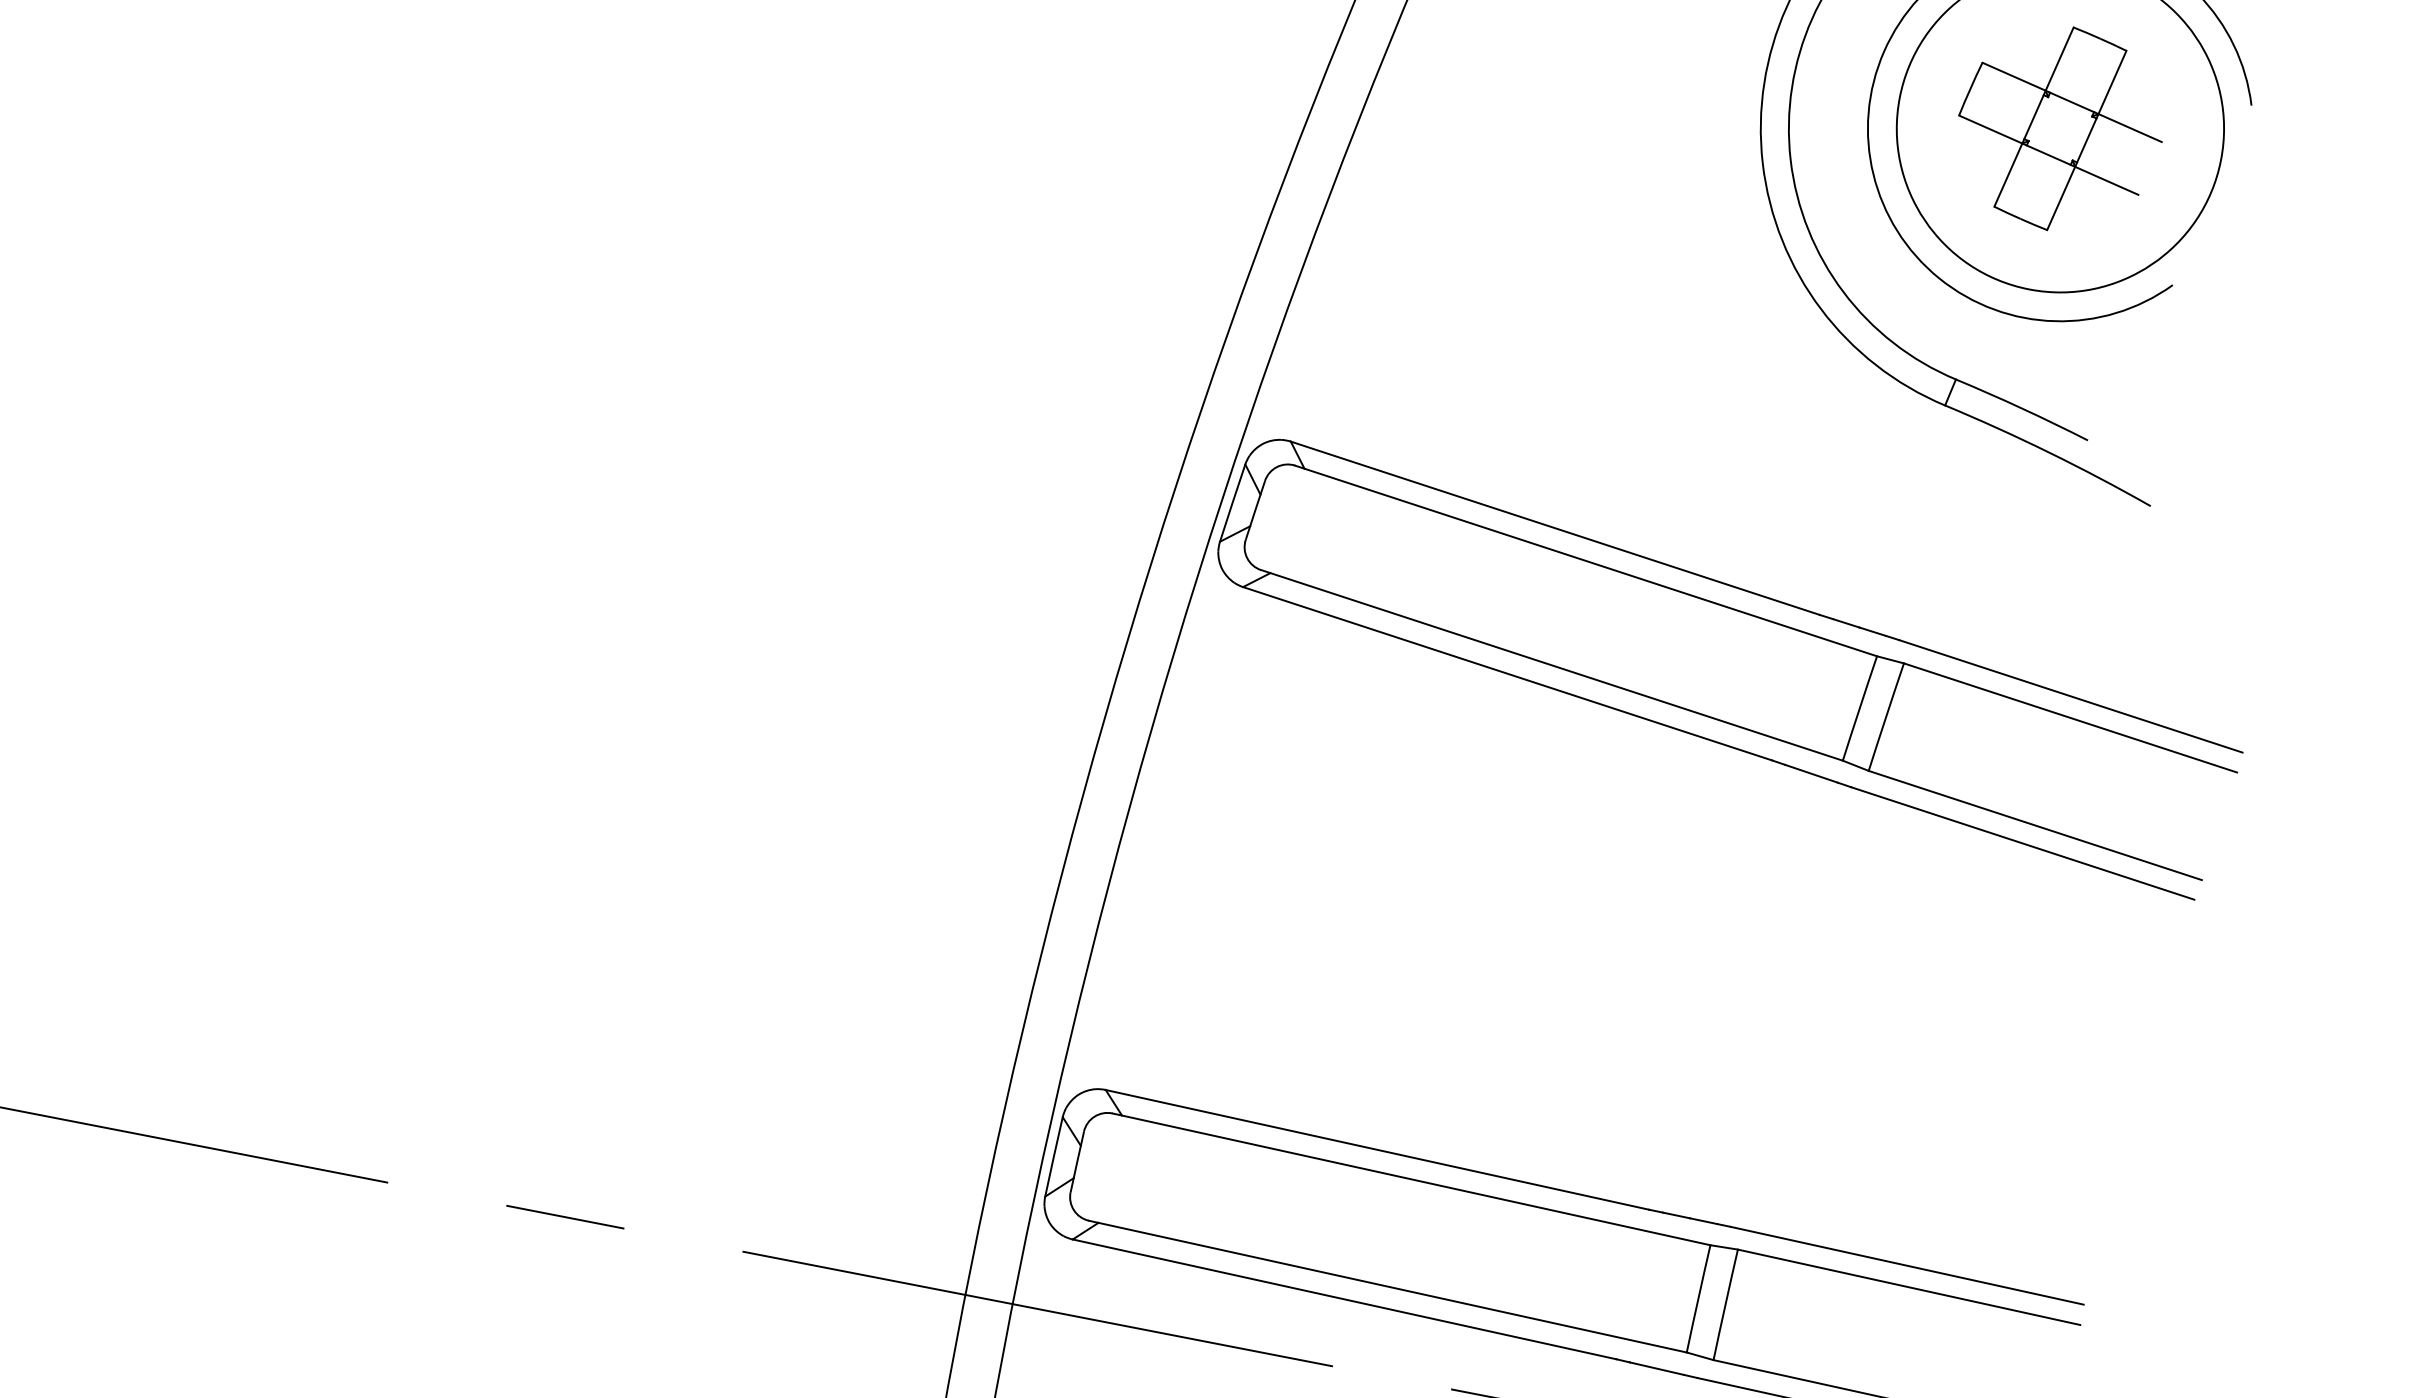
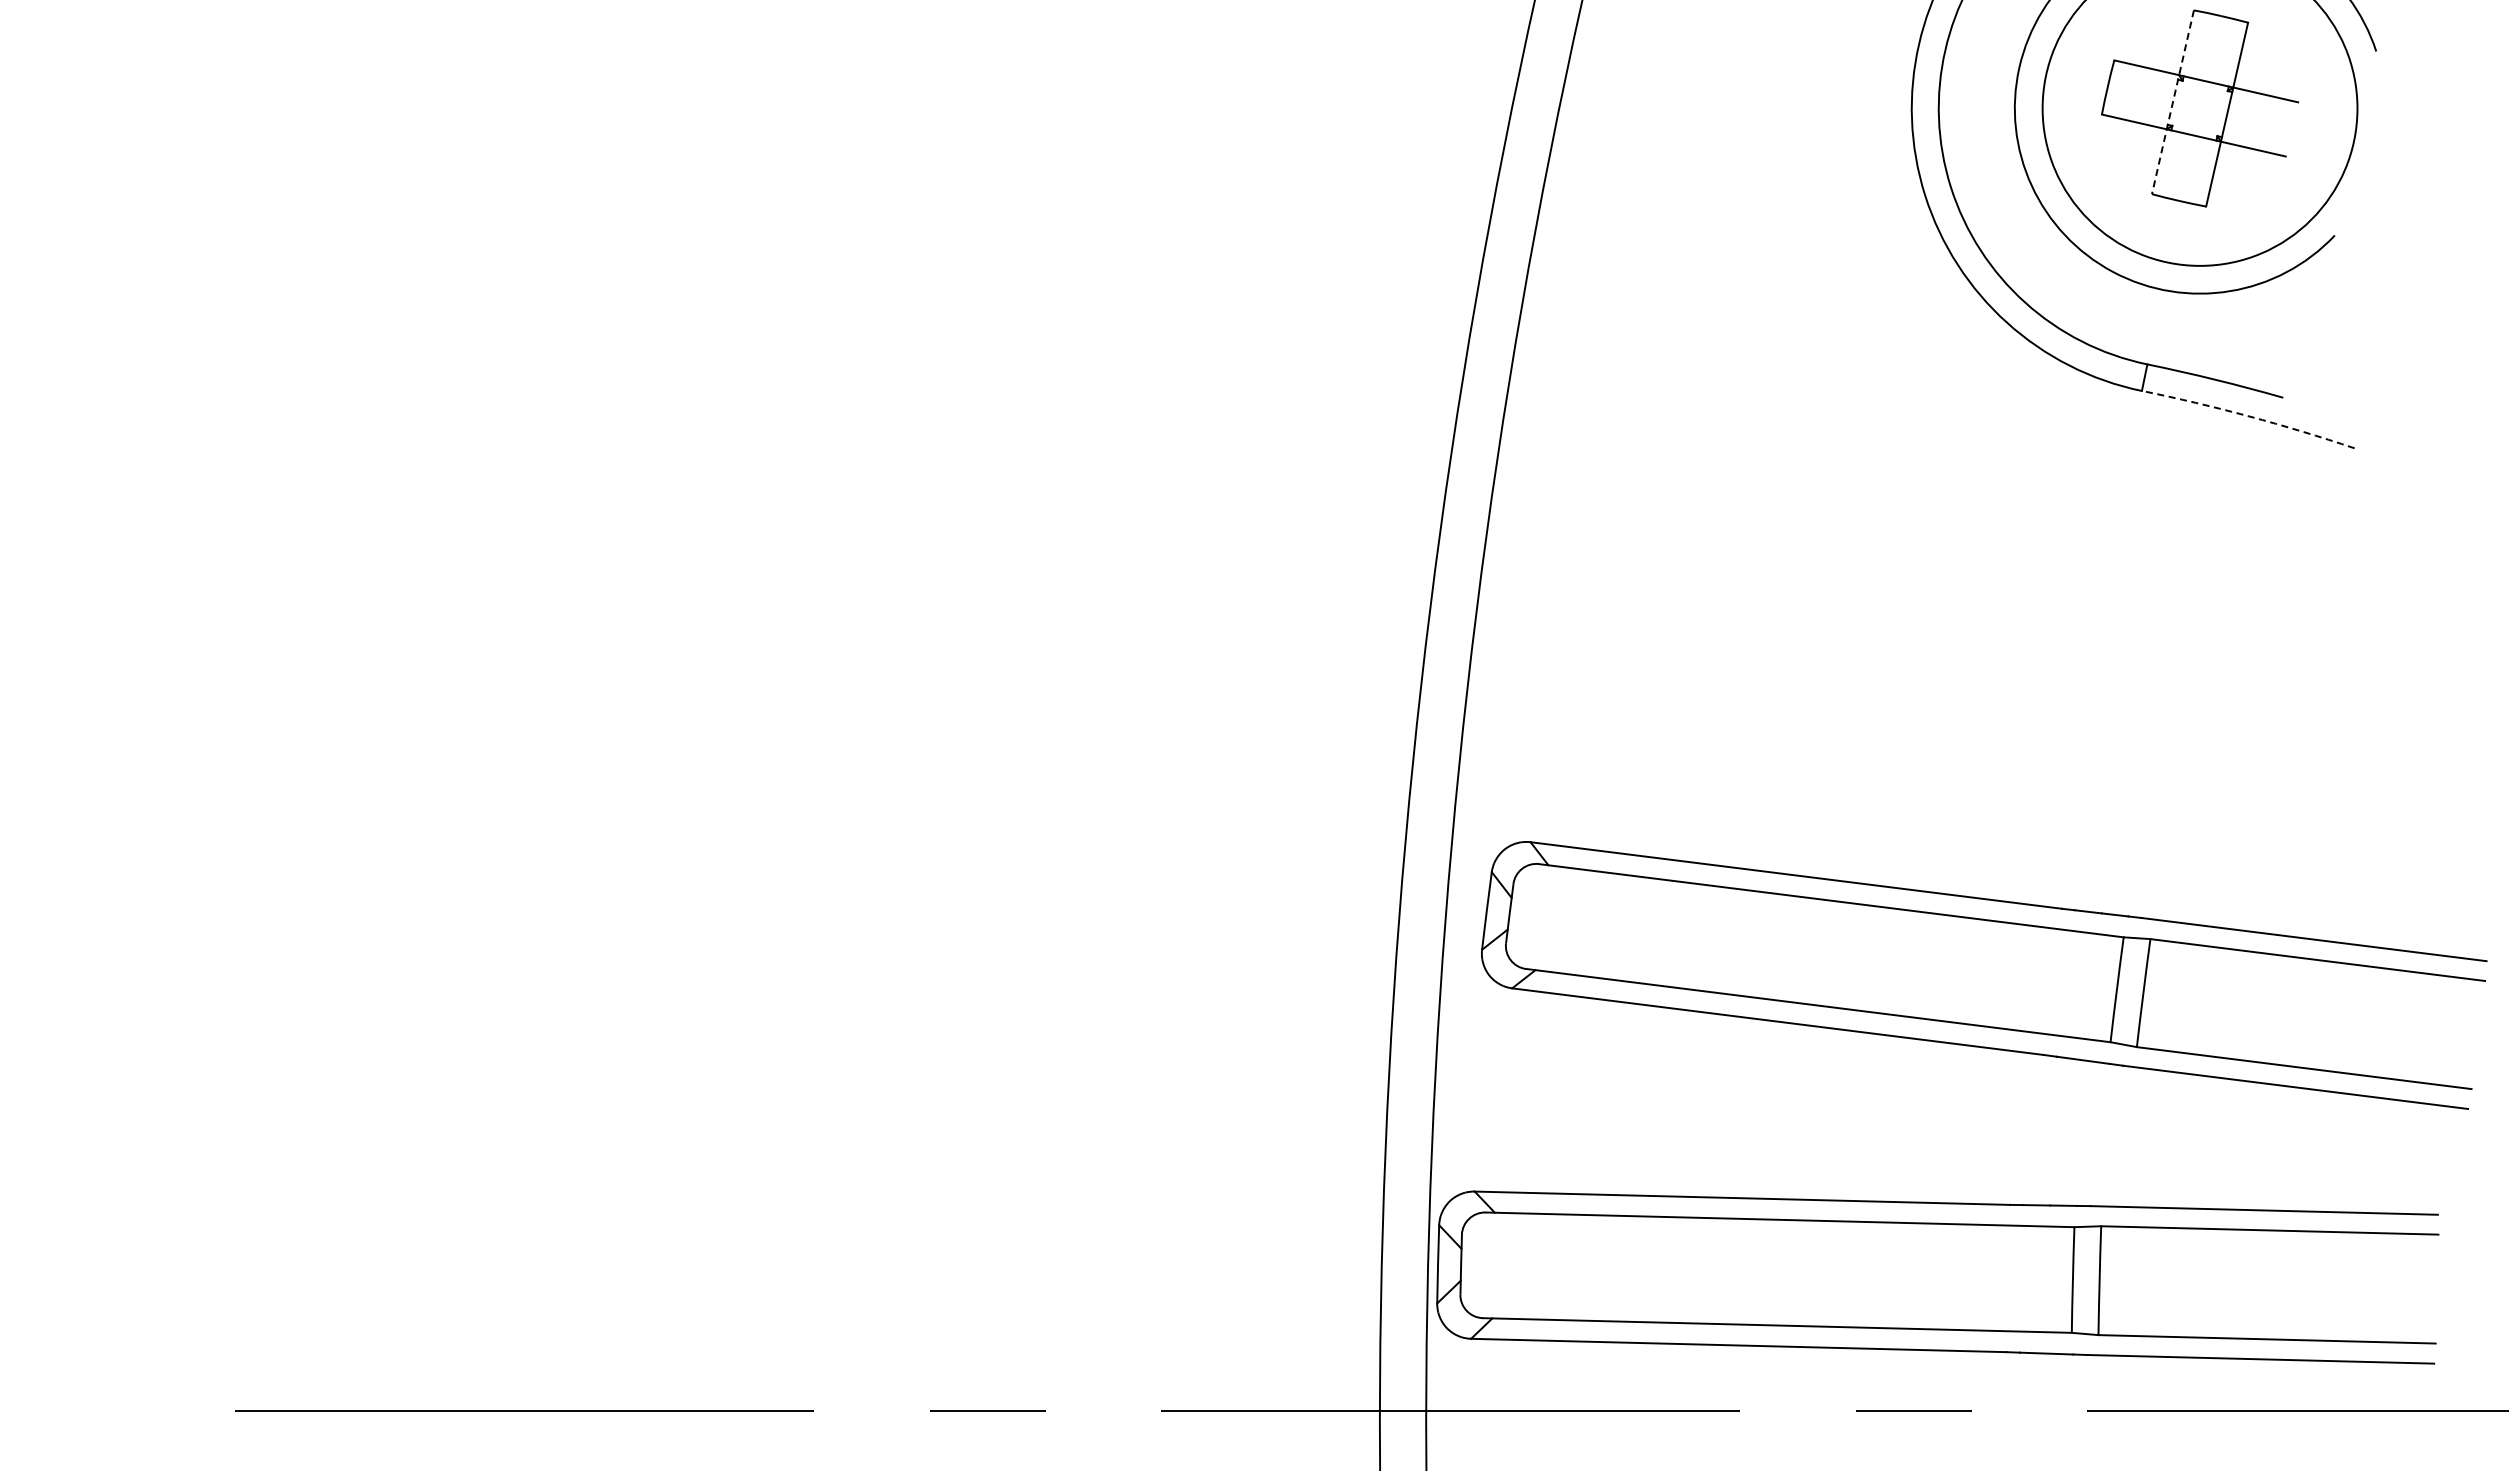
line: (2033, 117) -> (2172, 102), solid -> dashed
arc: (2049, 452) -> (2249, 416), solid -> dashed
part: (1727, 667) -> (1984, 975), moved

